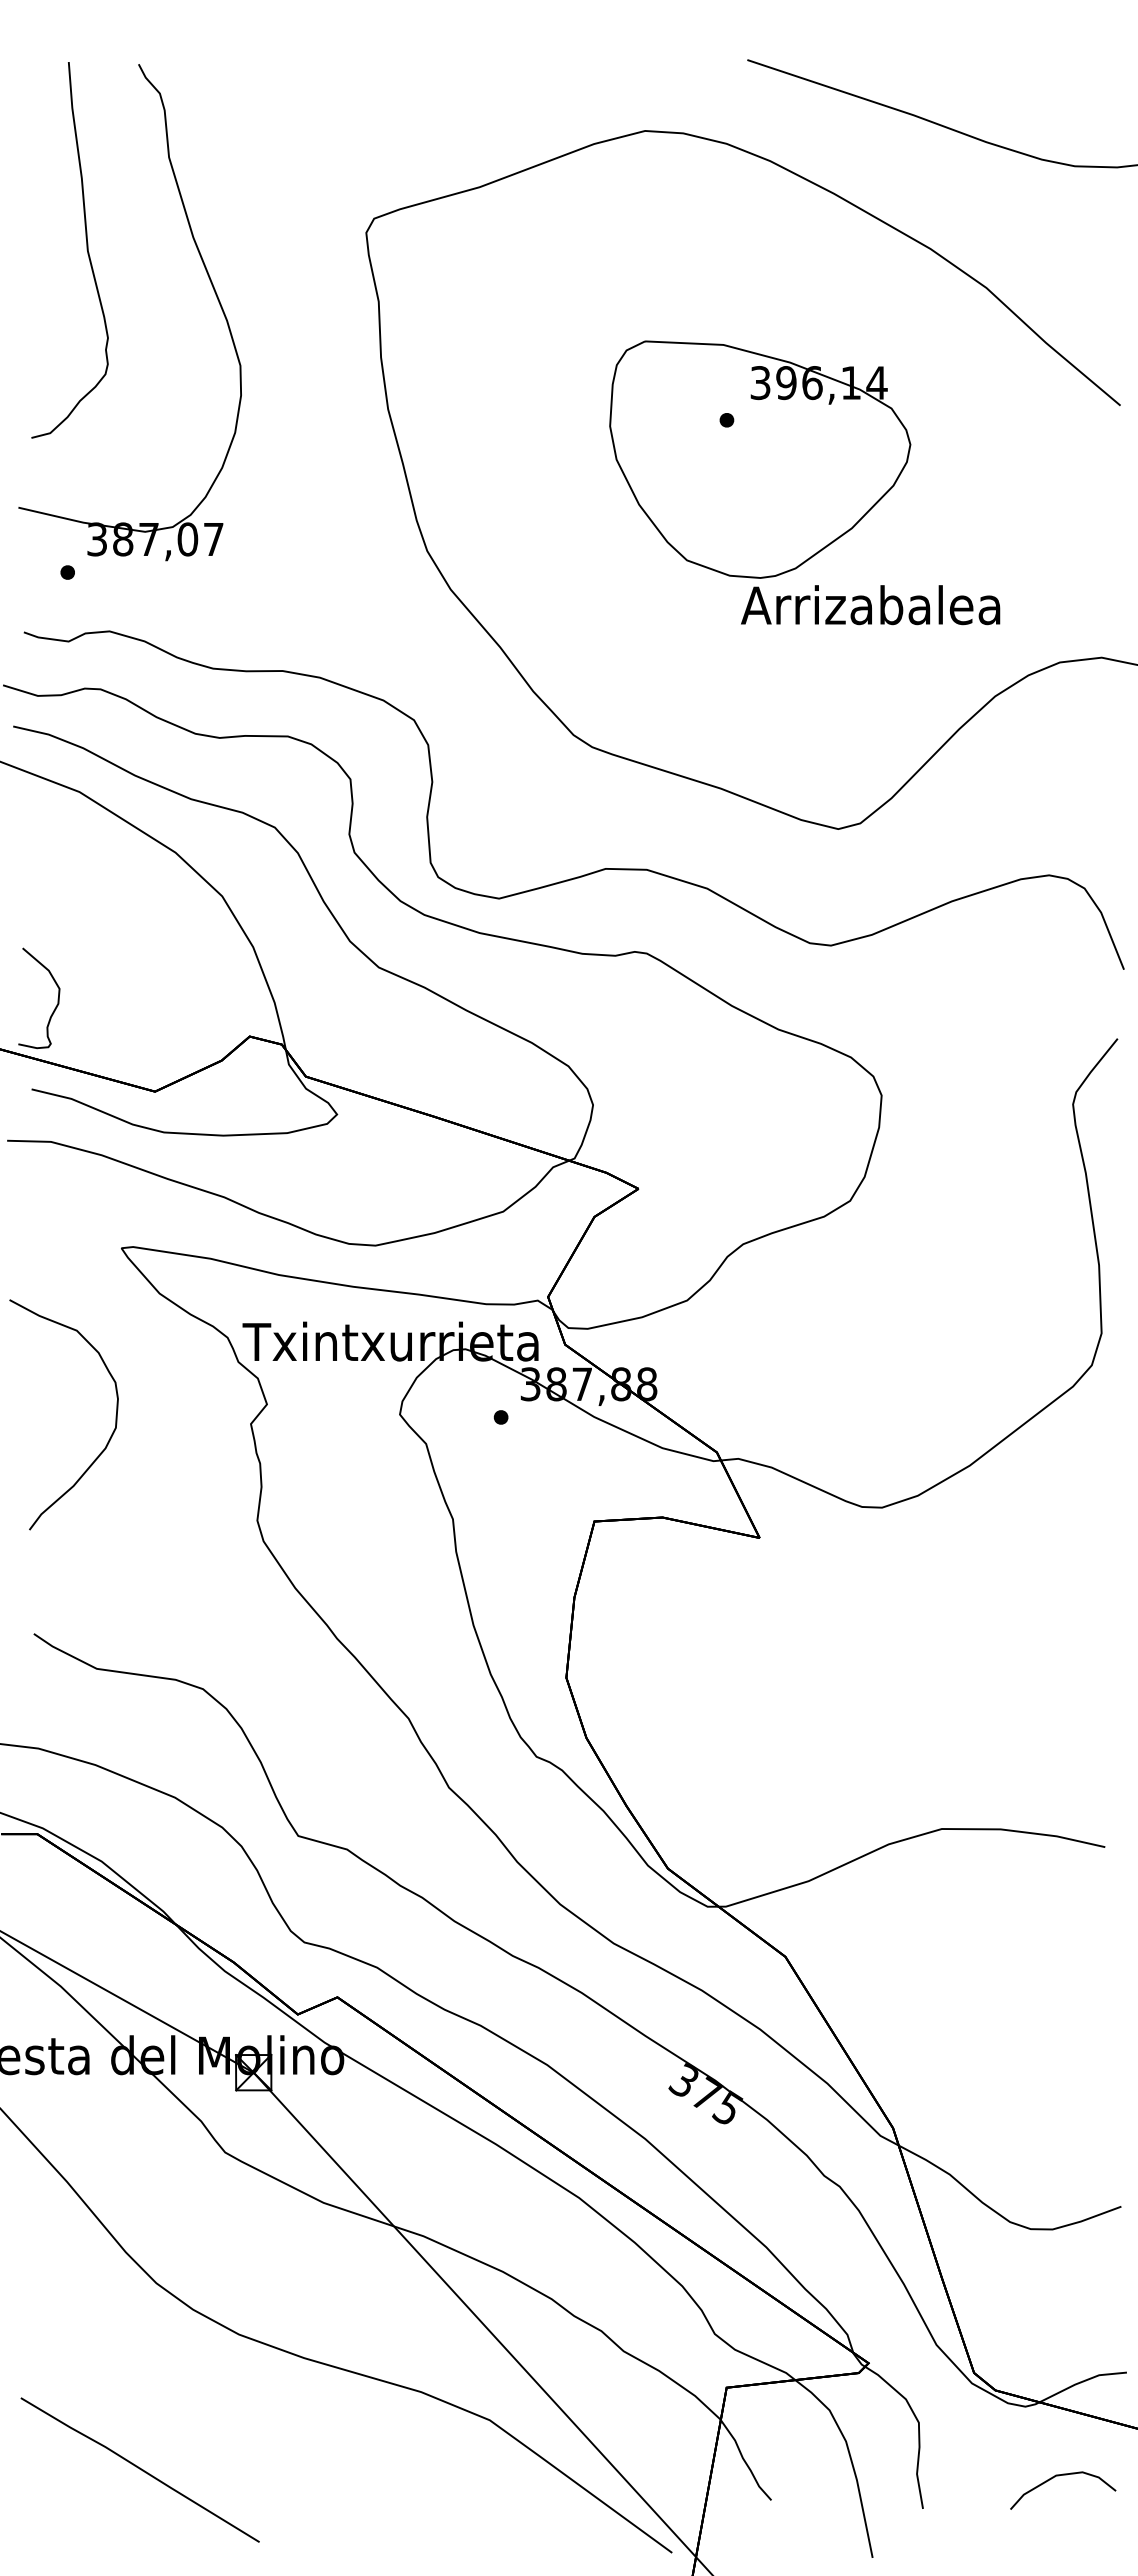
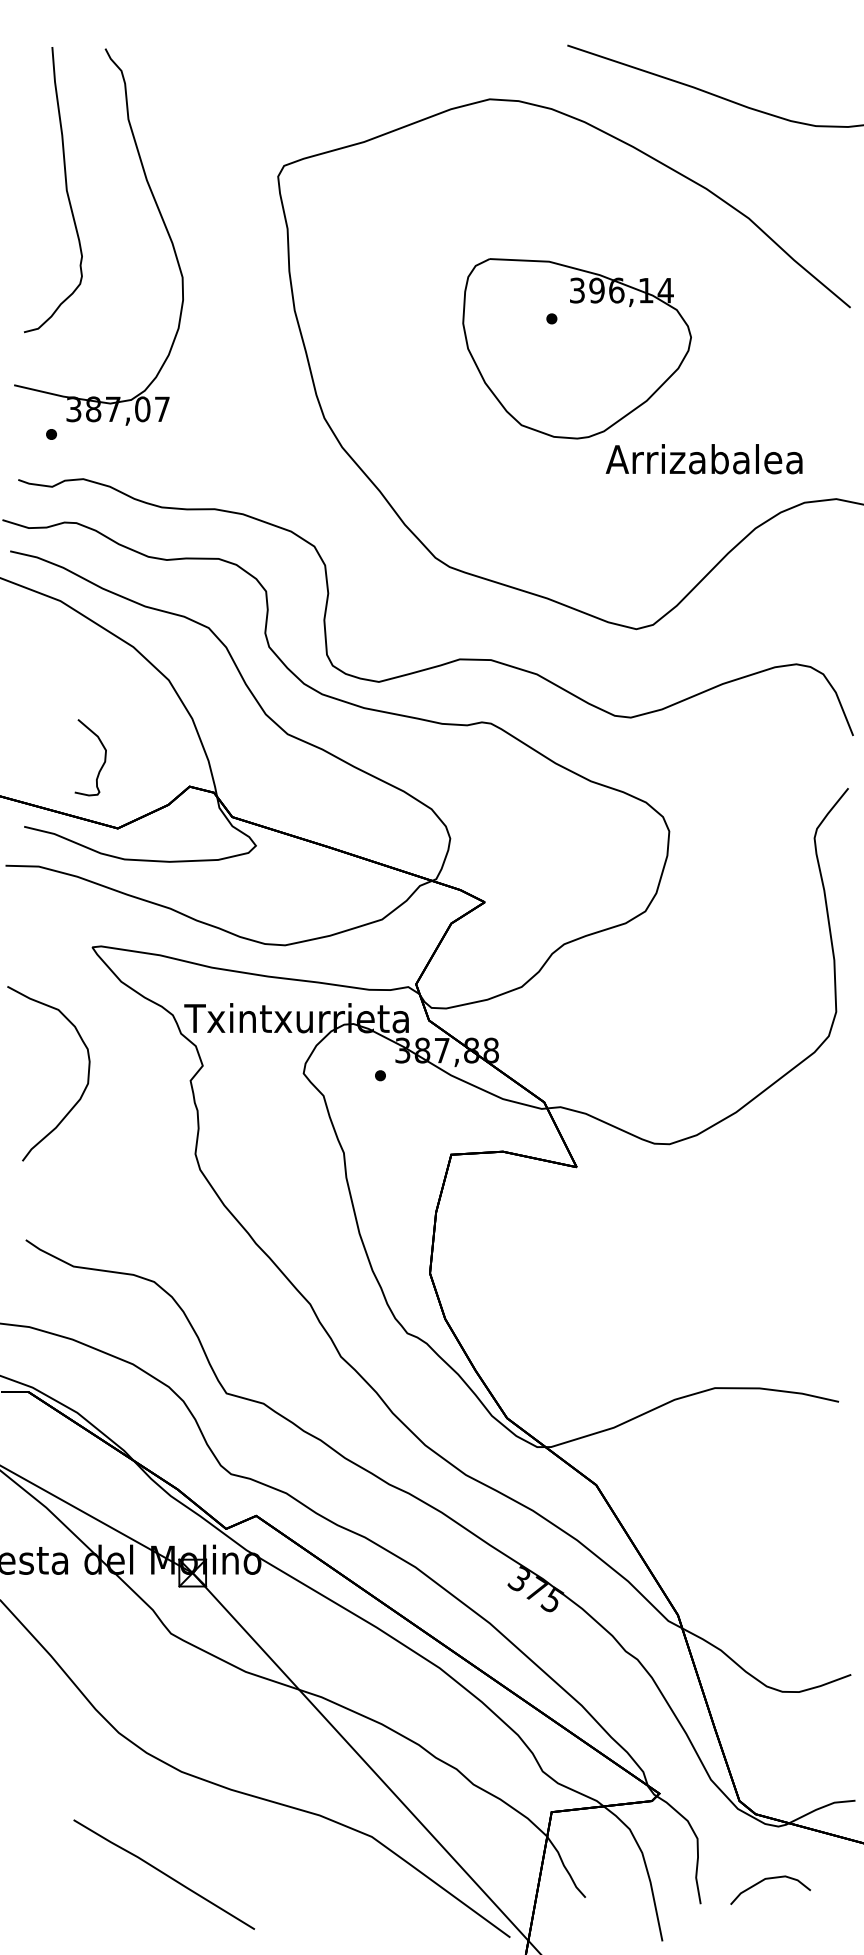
text: (870, 605) -> (704, 459), moved
curve: (55, 1006) -> (102, 763), moved
line: (139, 2469) -> (163, 1874), moved
curve: (1059, 2476) -> (767, 1879), moved

